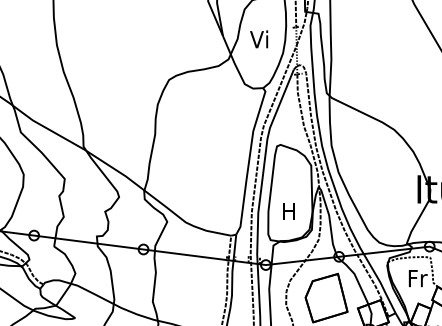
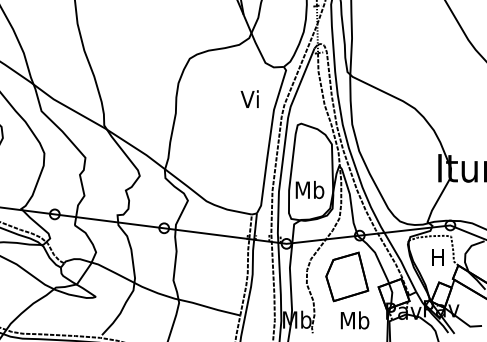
text: (258, 38) -> (249, 98), moved
text: (288, 210) -> (309, 189), H -> Mb
text: (417, 277) -> (438, 256), Fr -> H

